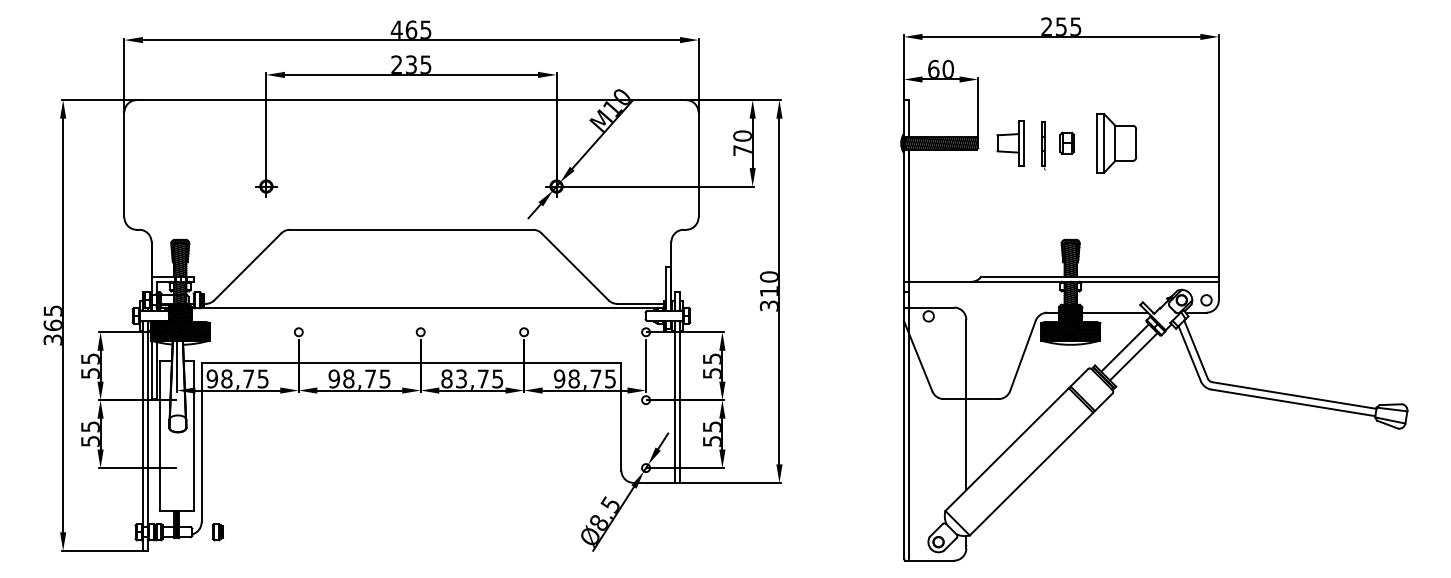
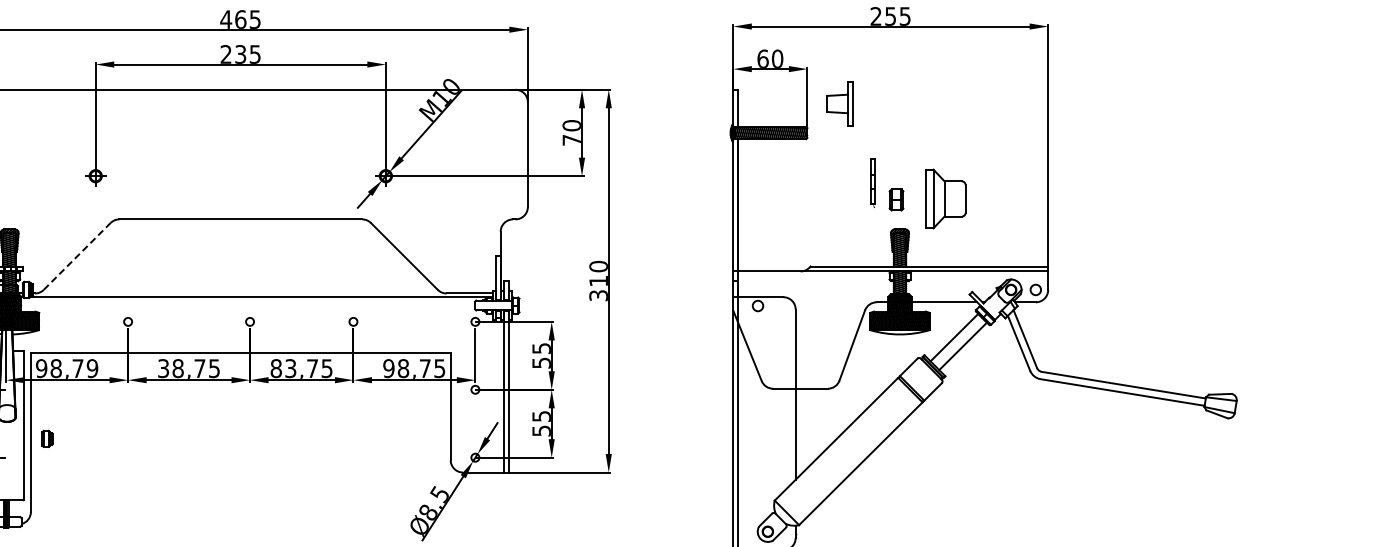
part: (1067, 142) -> (896, 199), moved
part: (1010, 143) -> (839, 104), moved
part: (1116, 143) -> (945, 199), moved
line: (1042, 145) -> (871, 183), moved
line: (248, 266) -> (77, 256), solid -> dashed
text: (262, 378) -> (91, 368), 98,75 -> 98,79
text: (333, 378) -> (162, 368), 98,75 -> 38,75
part: (217, 532) -> (46, 439), moved

